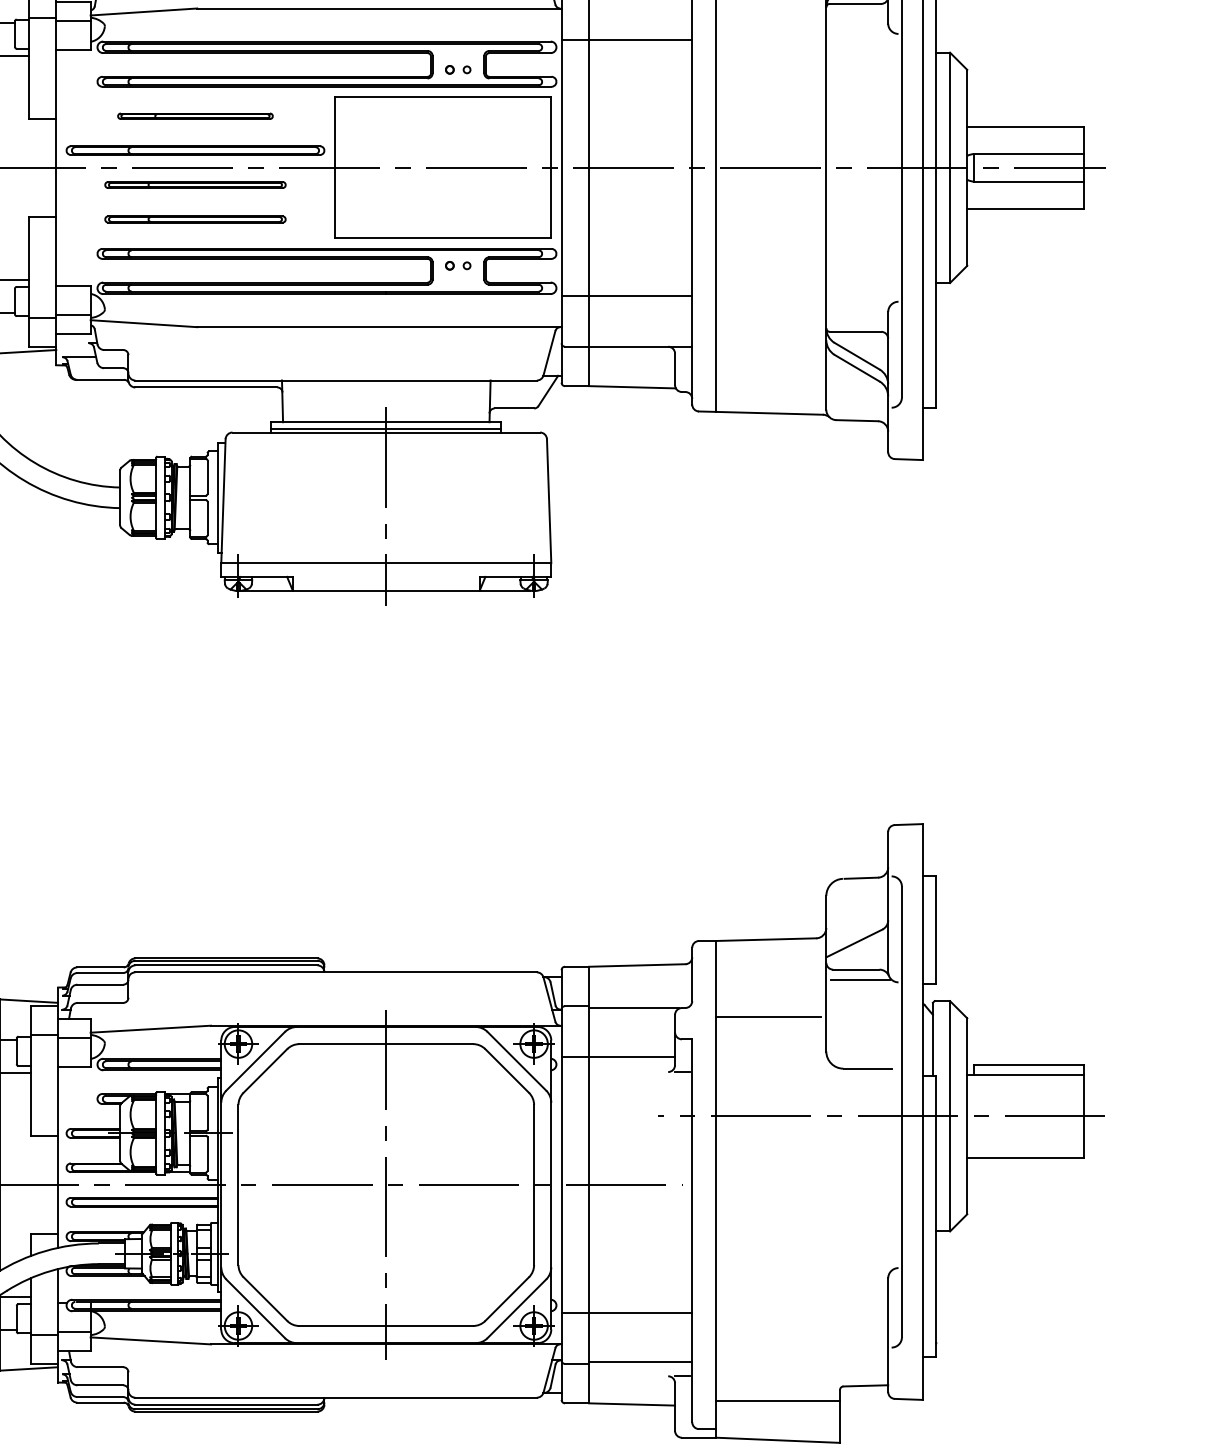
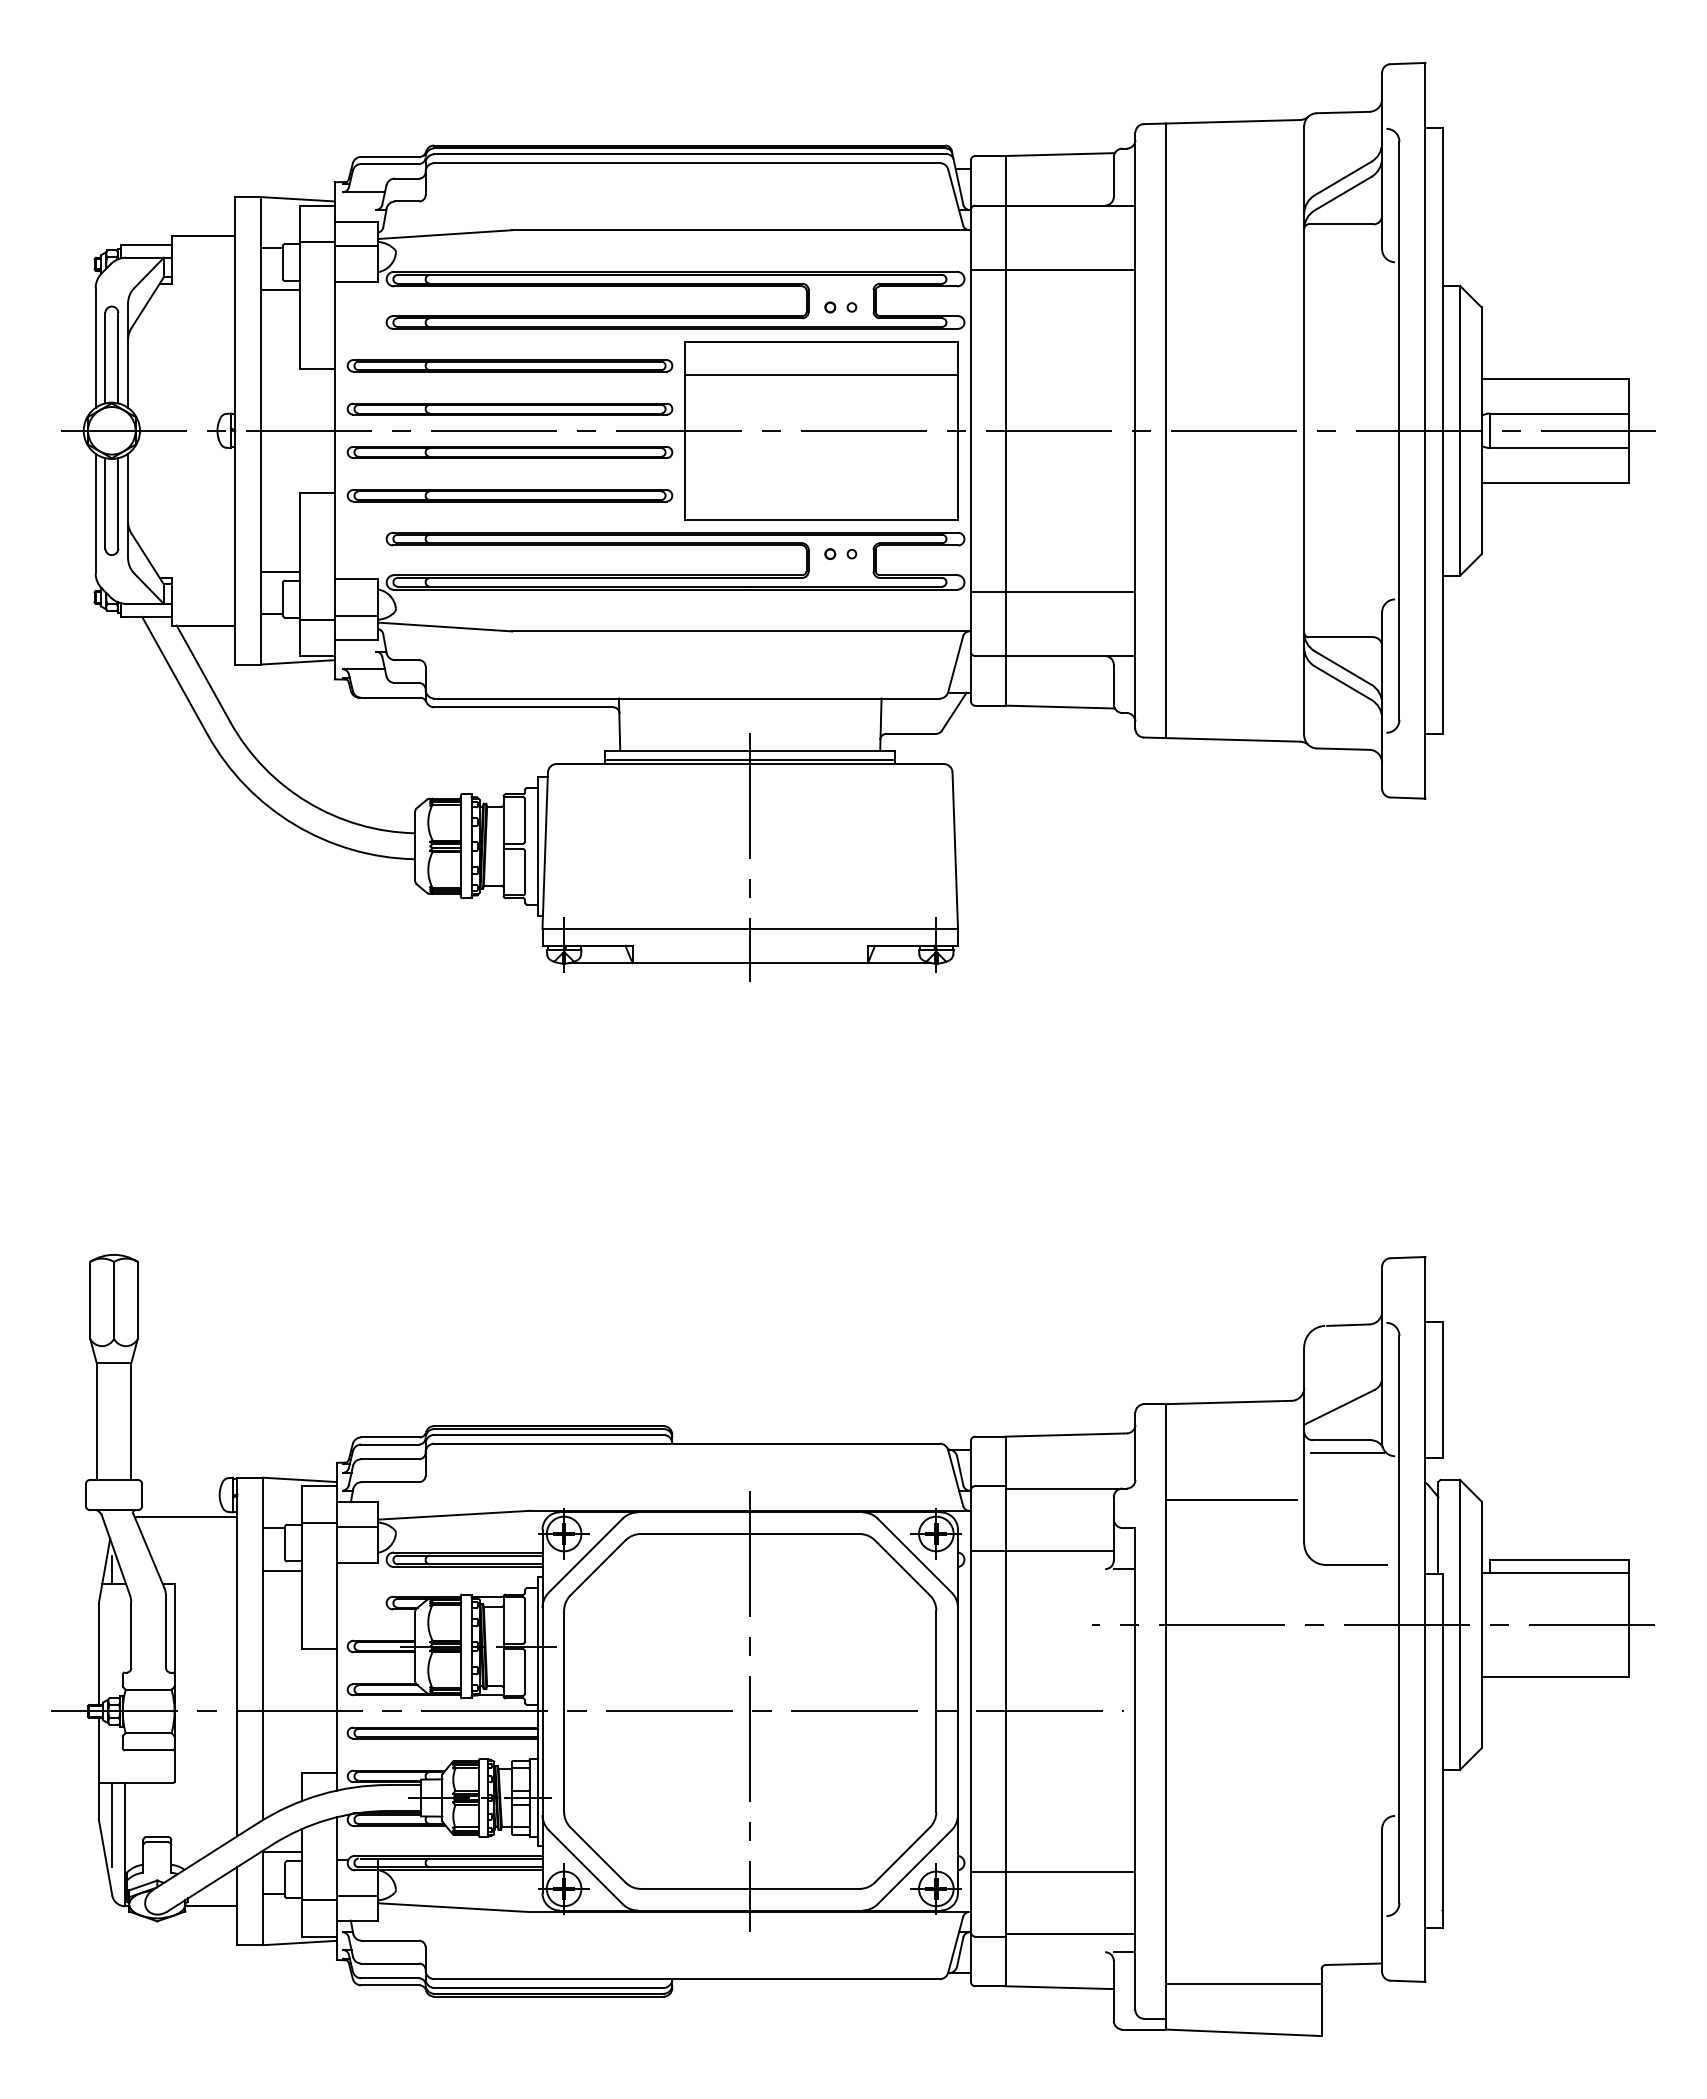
part: (195, 115) -> (509, 365), size x1.67
line: (442, 123) -> (821, 374), added
part: (195, 185) -> (509, 452), size x1.43
part: (195, 219) -> (509, 495), size x1.43

